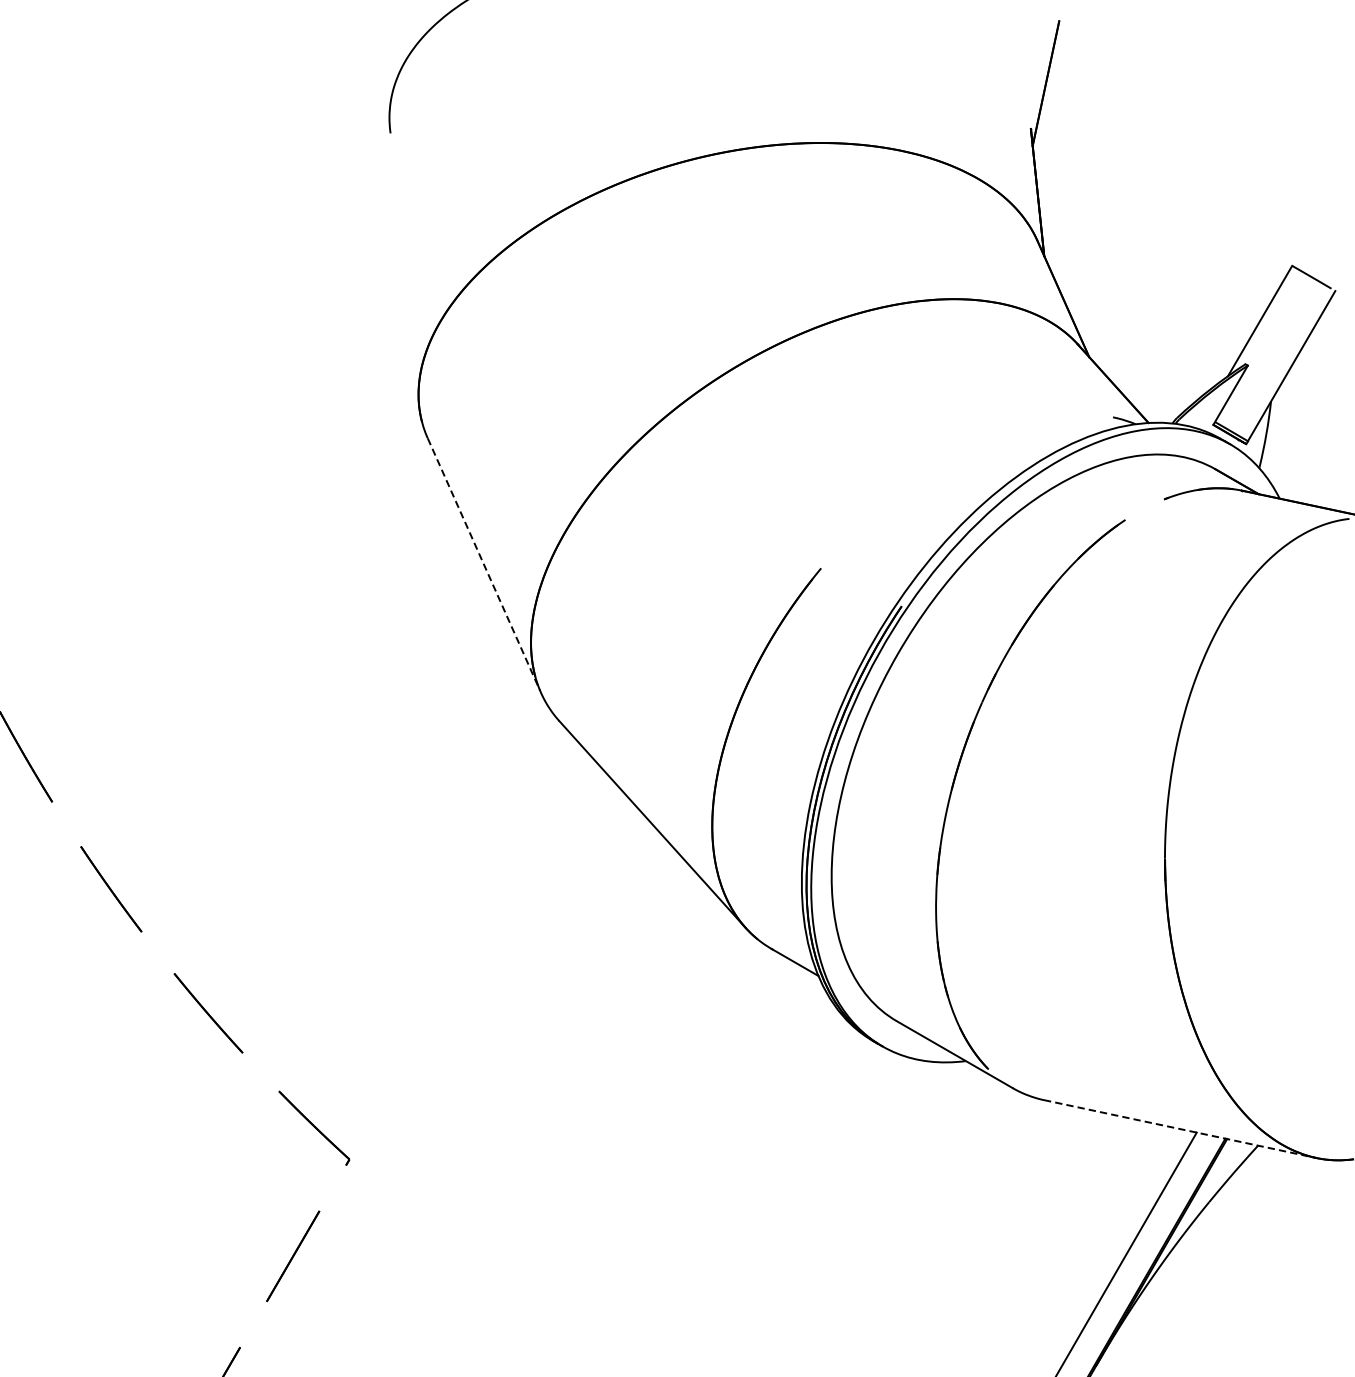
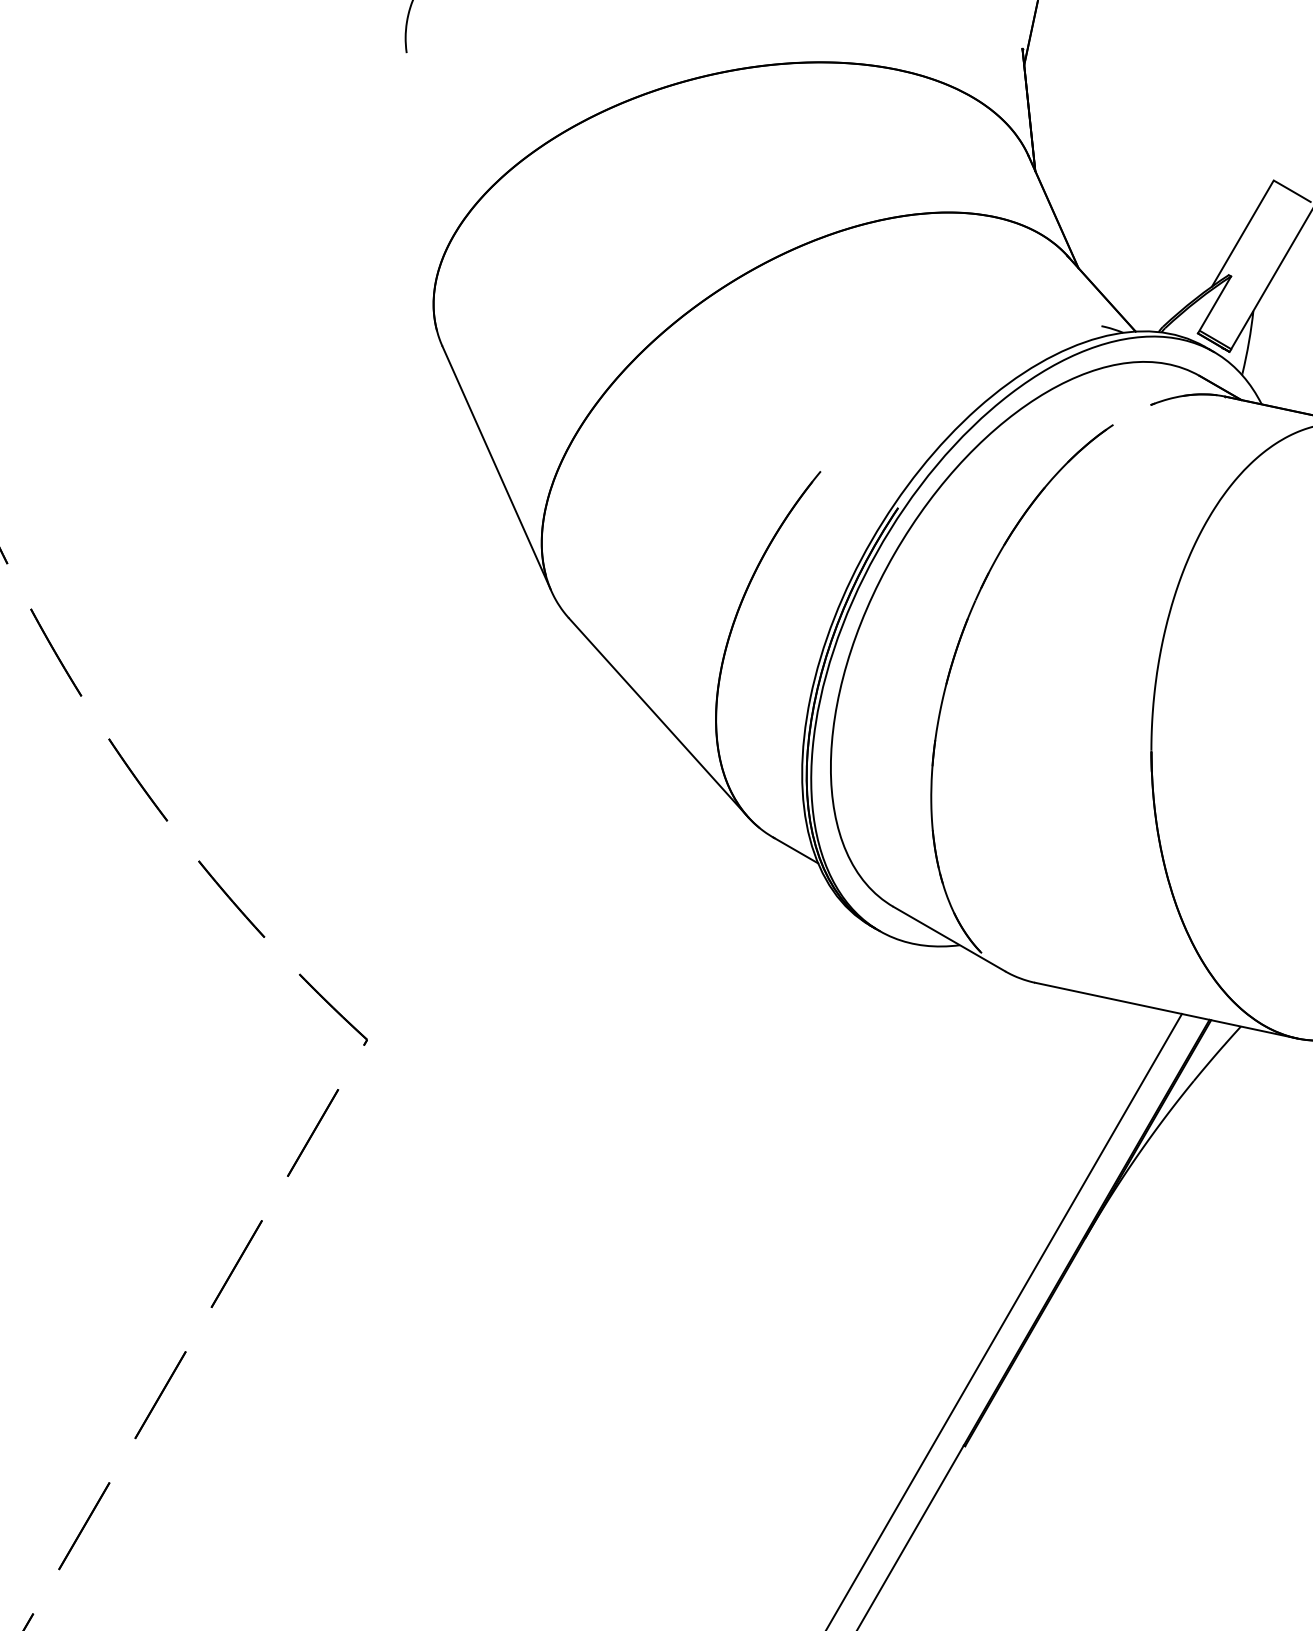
line: (483, 564) -> (496, 467), dashed -> solid
line: (1180, 1128) -> (1166, 1010), dashed -> solid

